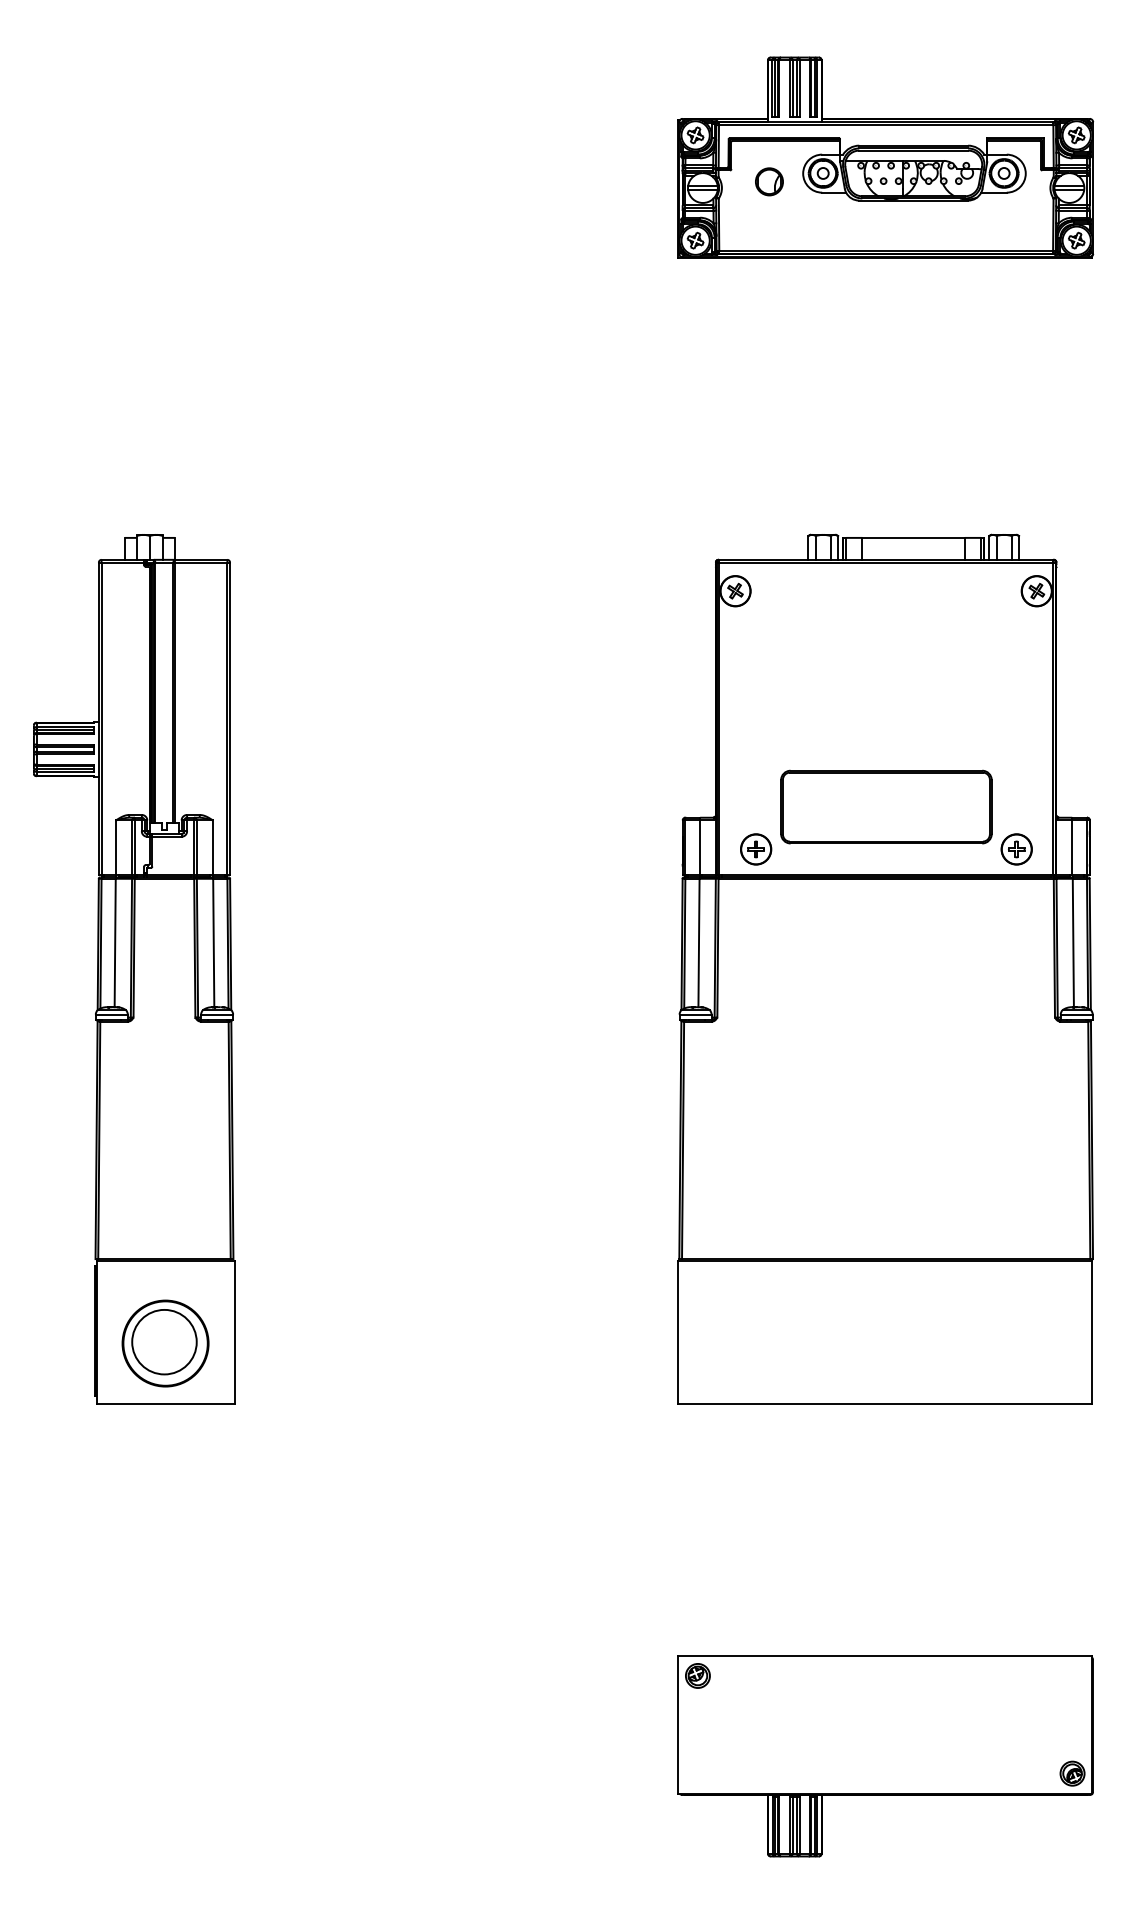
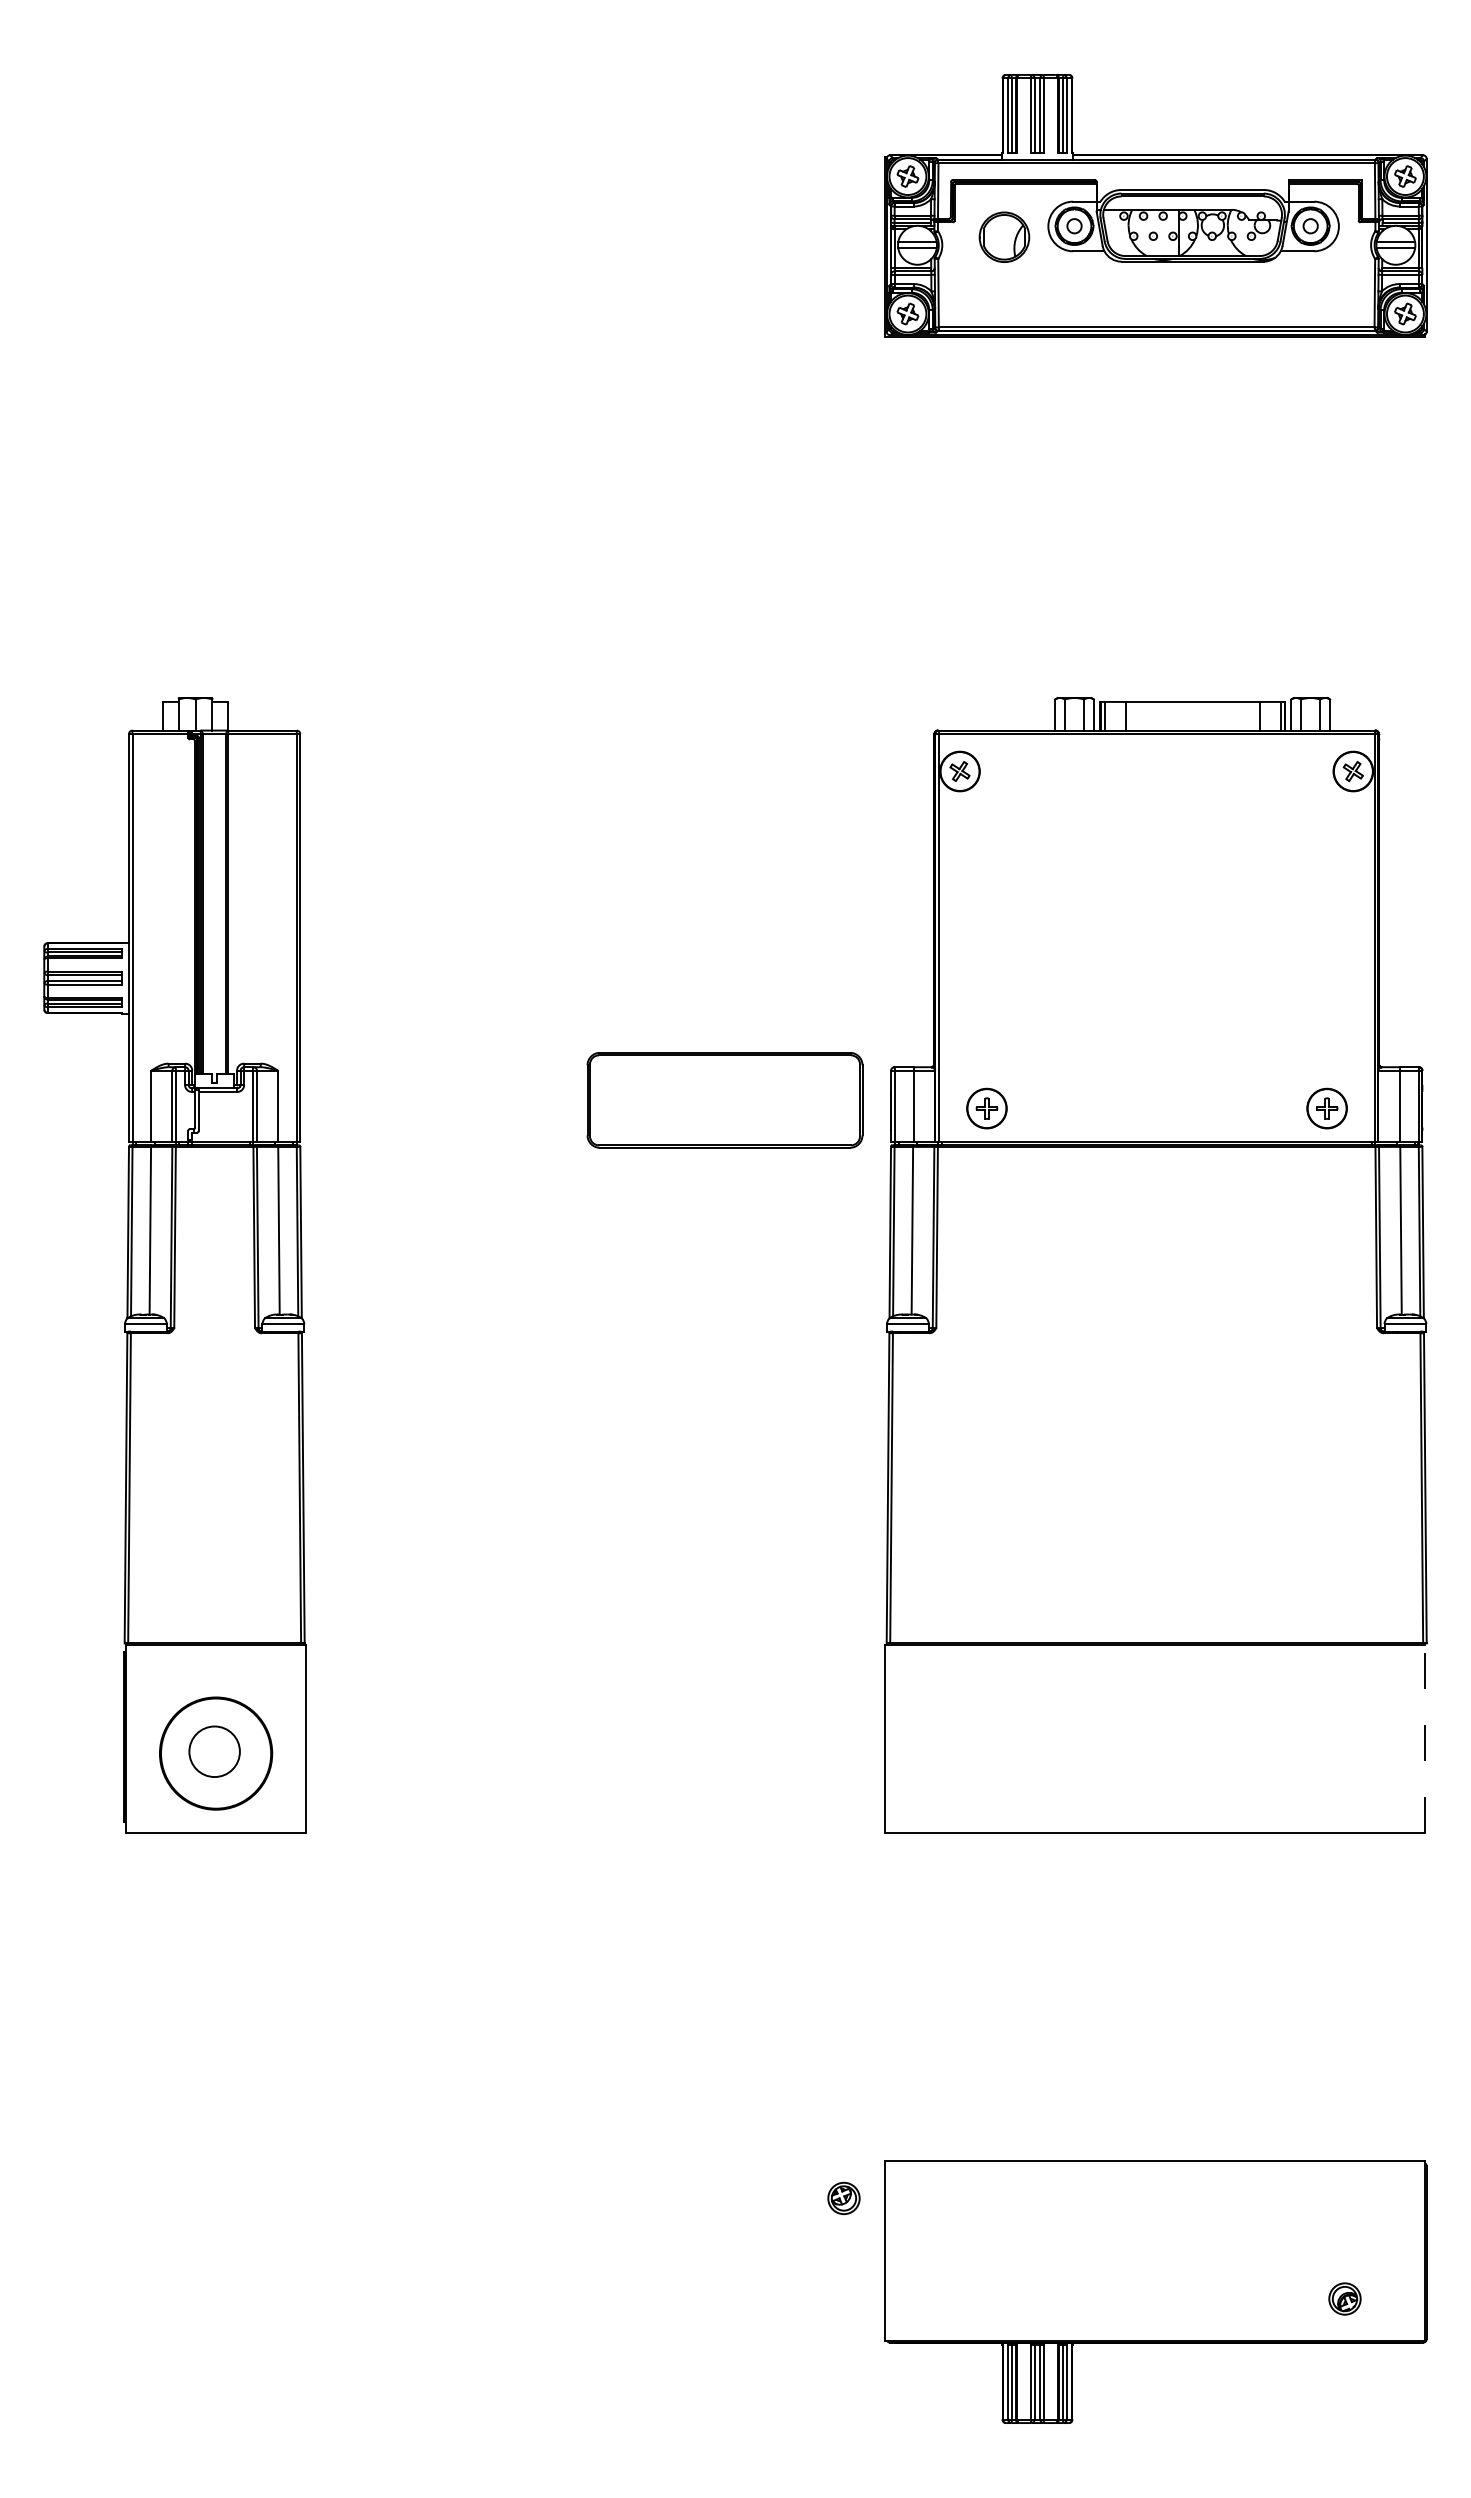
part: (768, 181) -> (1003, 236), size x1.4
part: (886, 807) -> (724, 1100), moved
line: (1092, 1332) -> (1425, 1739), solid -> dashed
circle: (164, 1341) -> (214, 1751), size x0.6
part: (697, 1675) -> (843, 2198), moved
part: (1072, 1773) -> (1344, 2298), moved

